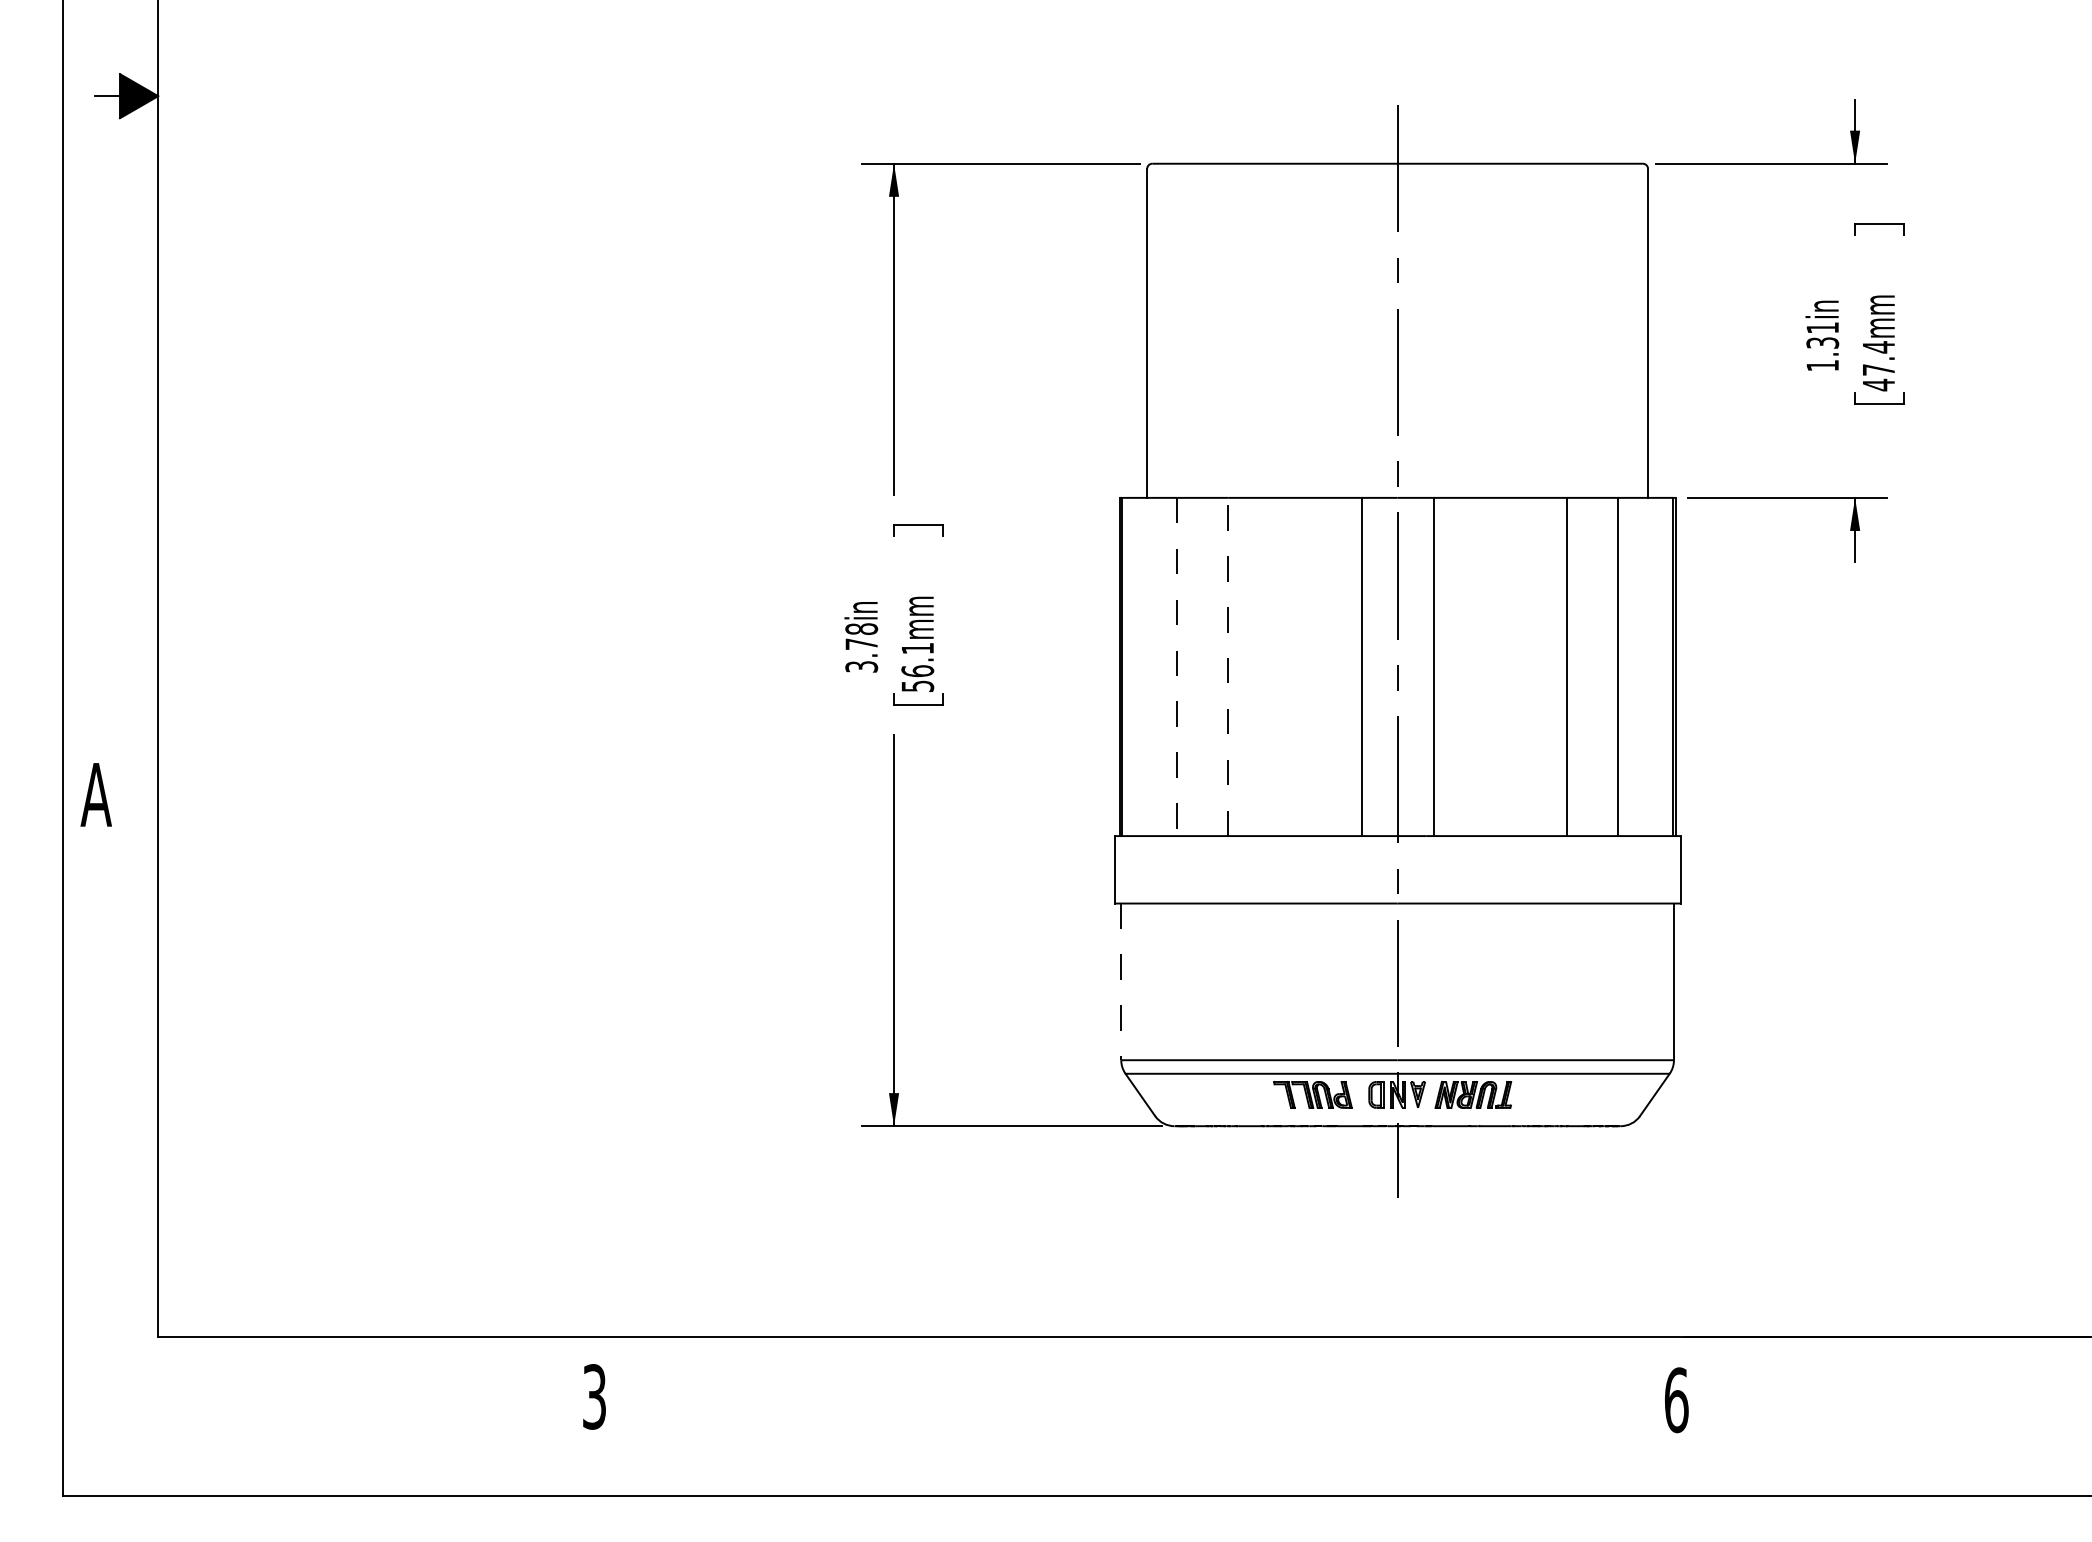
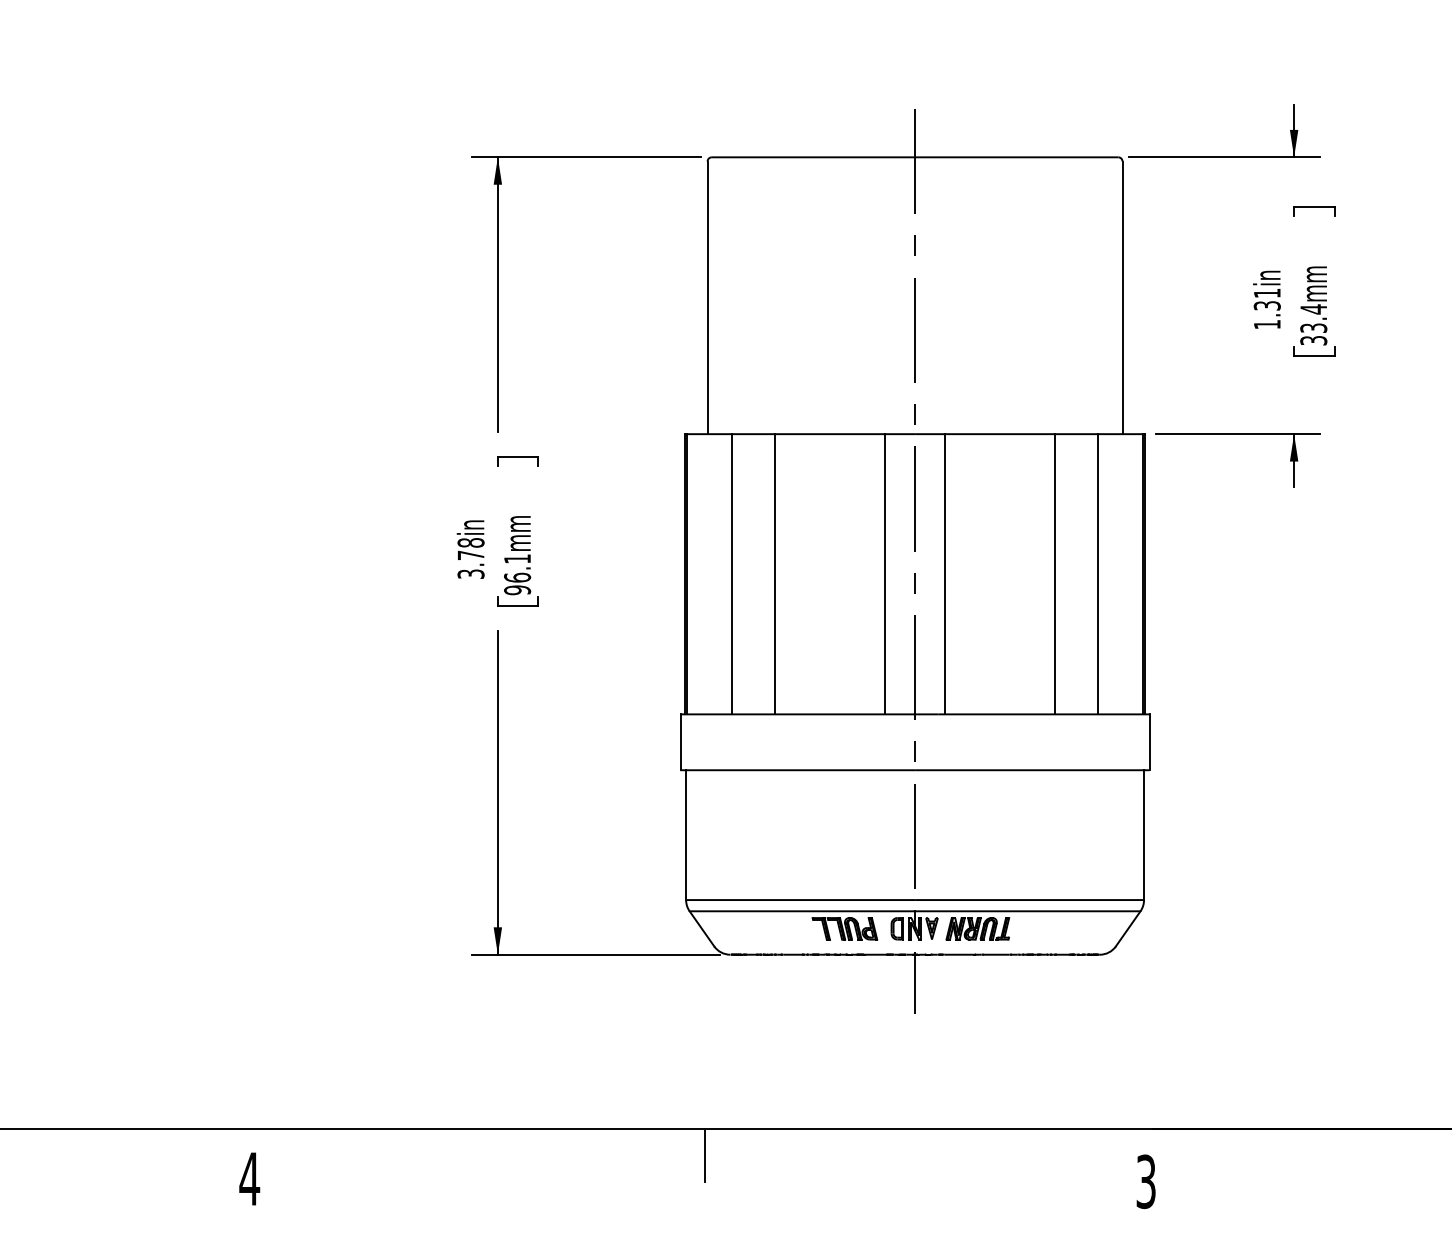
text: (1878, 377) -> (1313, 334), 47.4mm -> 33.4mm
line: (1228, 666) -> (774, 573), dashed -> solid
line: (1177, 667) -> (732, 574), dashed -> solid
text: (917, 686) -> (517, 590), 56.1mm -> 96.1mm
line: (1121, 982) -> (686, 835), dashed -> solid
line: (1144, 1368) -> (705, 1155), added
text: (594, 1396) -> (249, 1178), 3 -> 4
text: (1676, 1400) -> (1146, 1181), 6 -> 3

